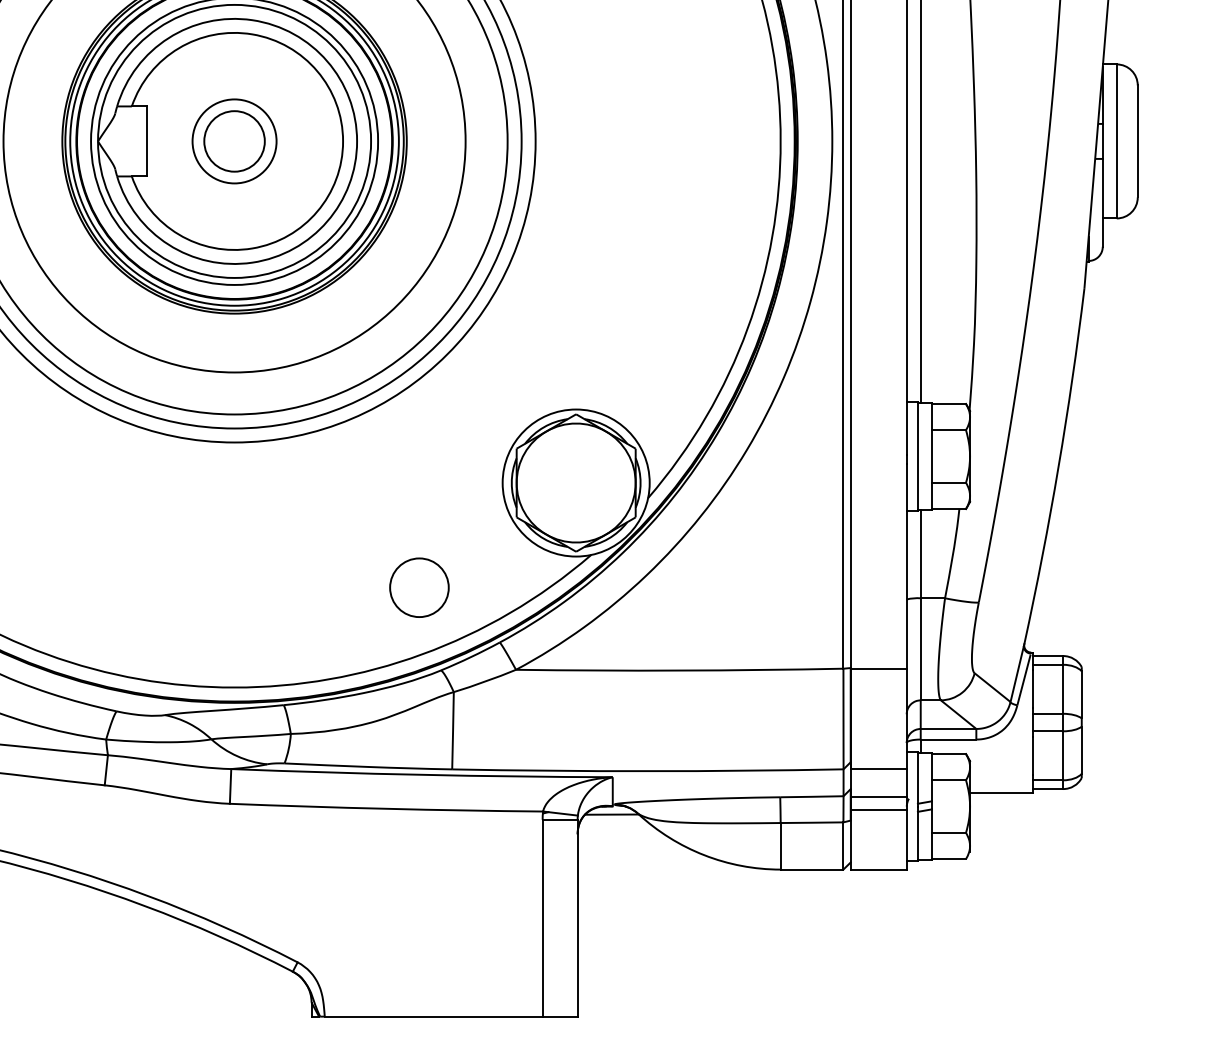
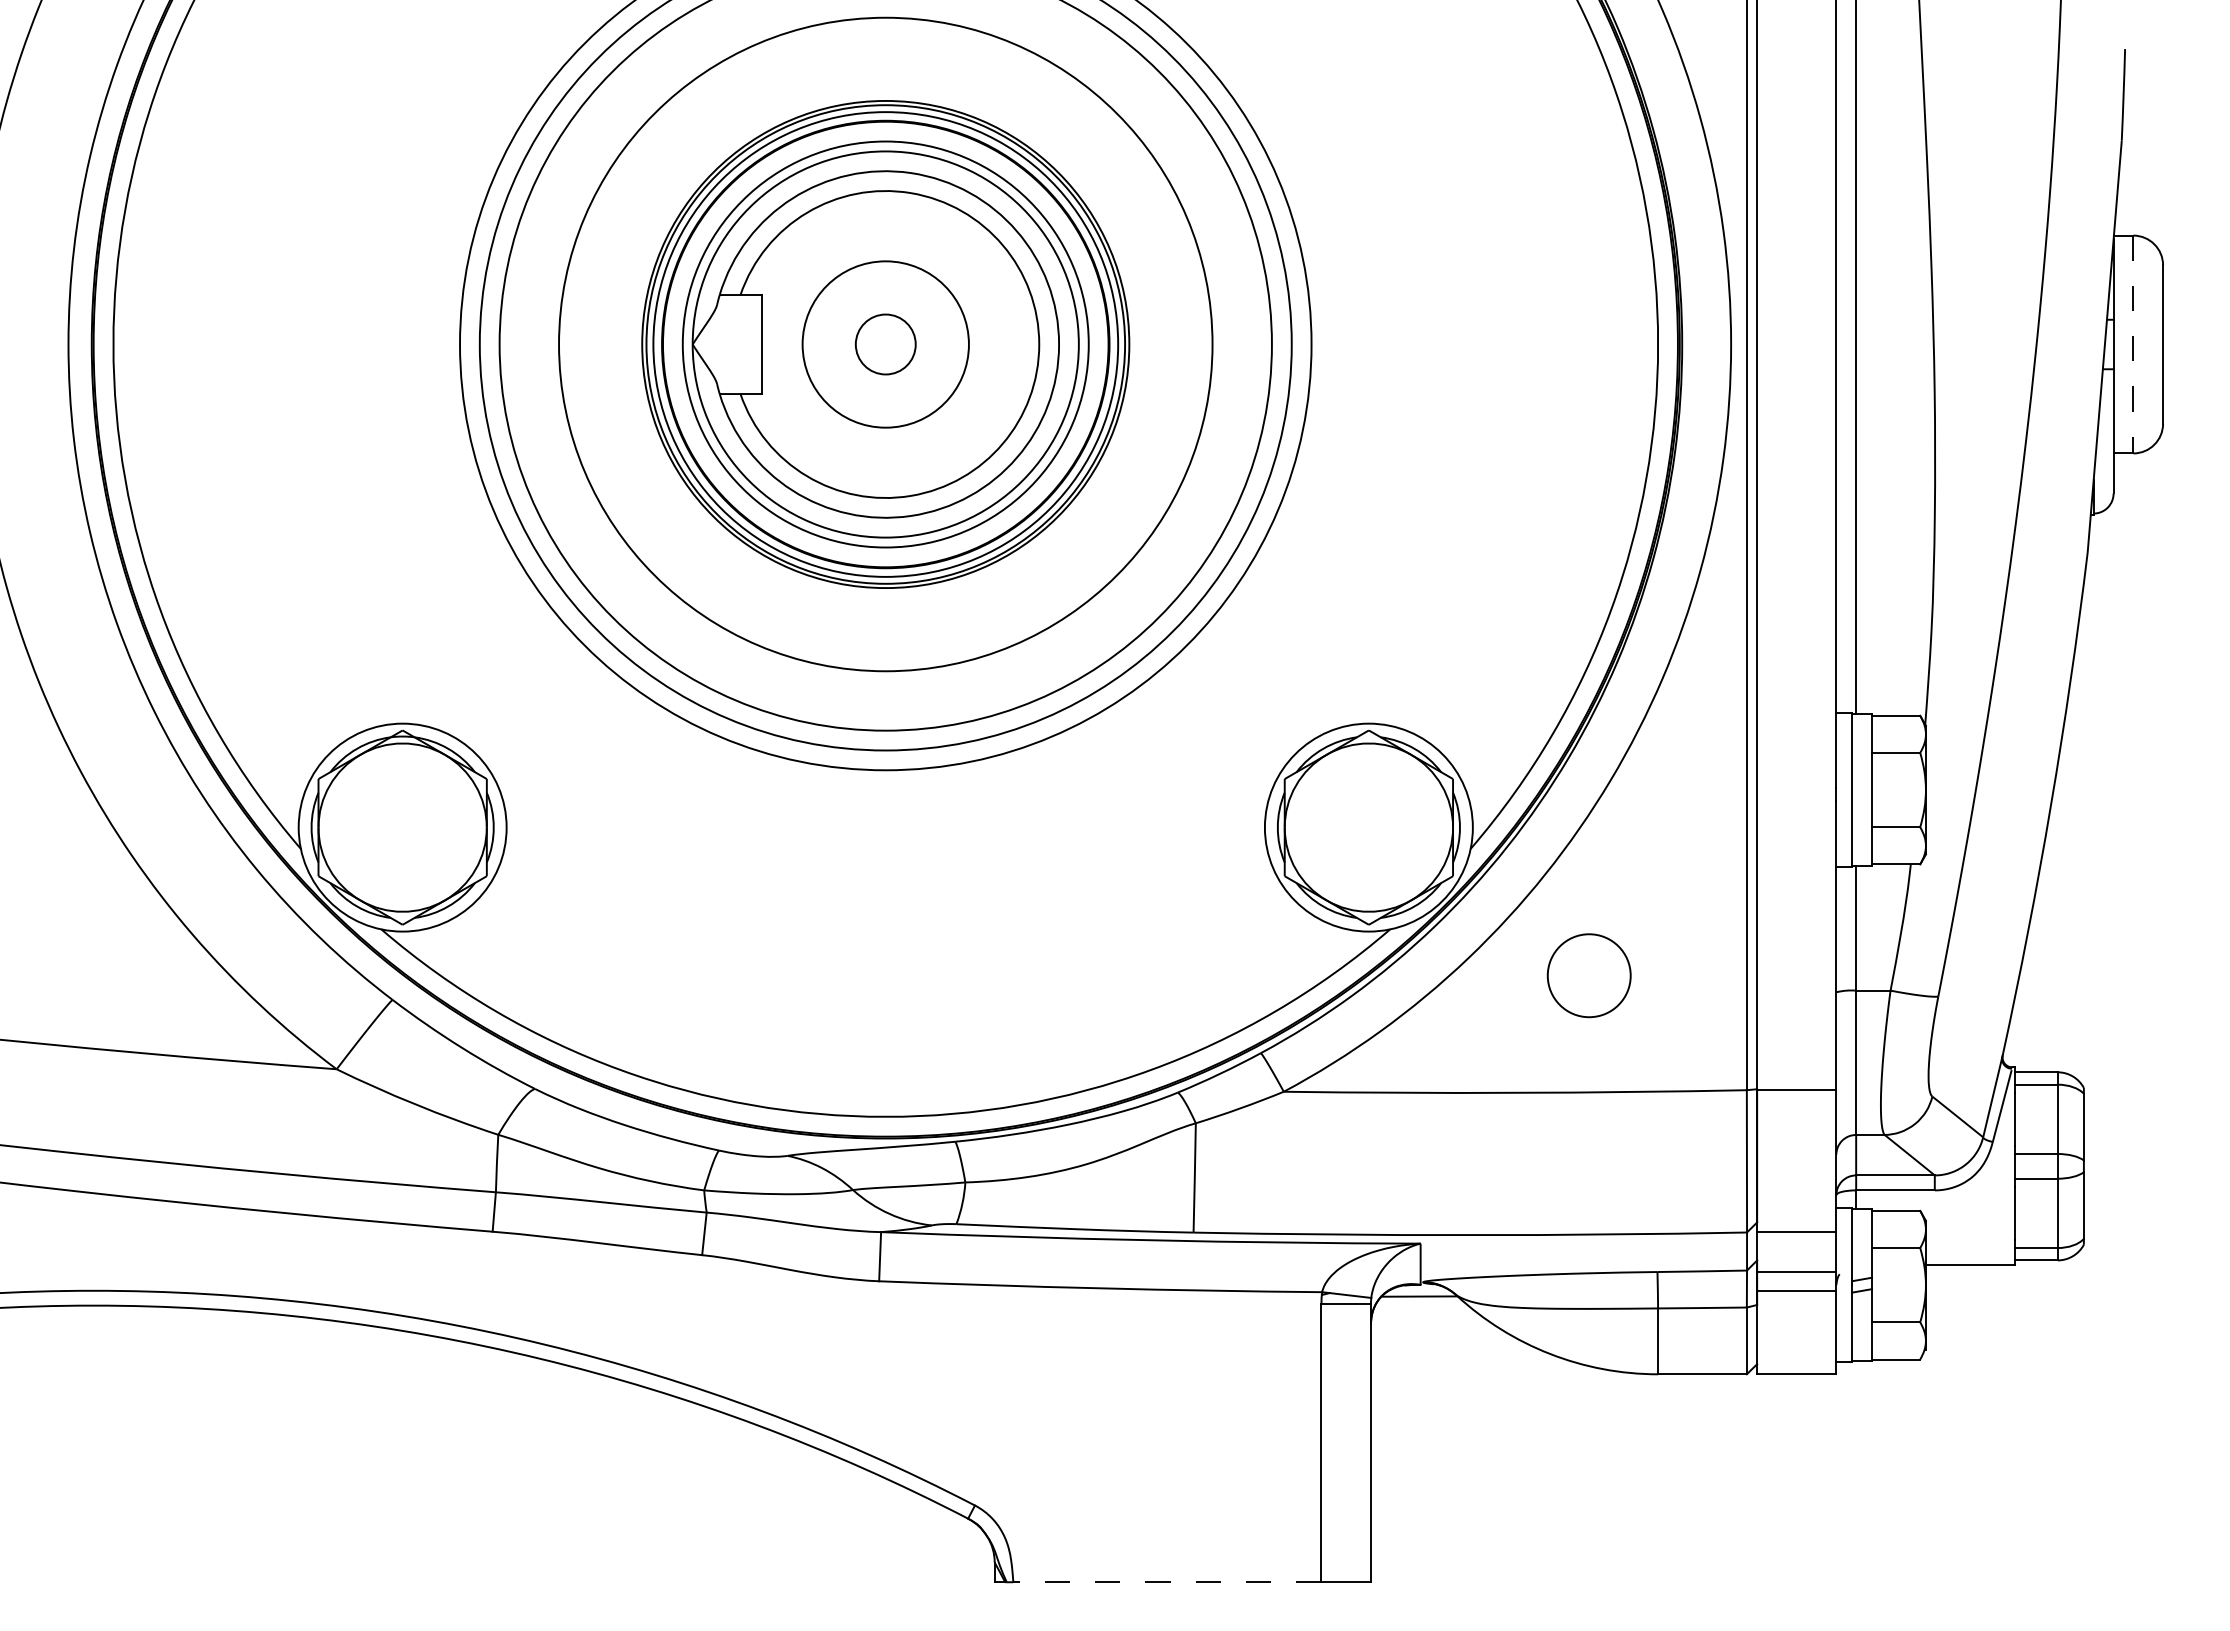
circle: (234, 141) -> (885, 344), size x0.7
circle: (234, 141) -> (885, 344), size x1.4
line: (1116, 141) -> (2133, 344), solid -> dashed
circle: (418, 587) -> (1588, 975), moved
line: (433, 1016) -> (1166, 1582), solid -> dashed

